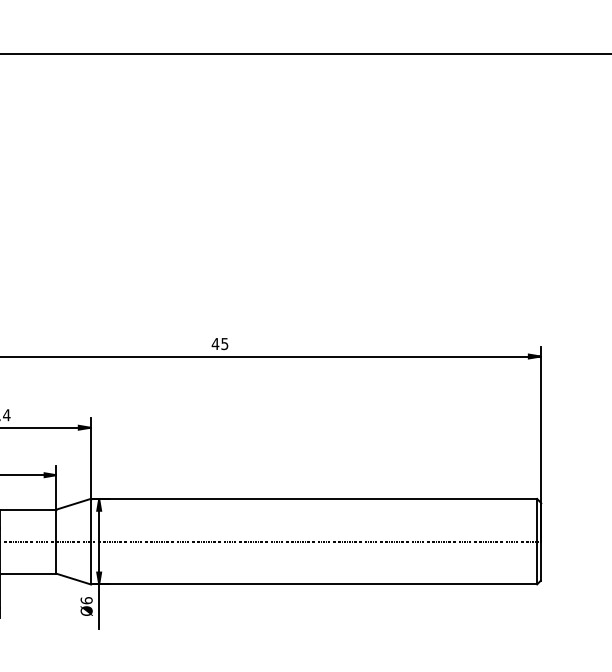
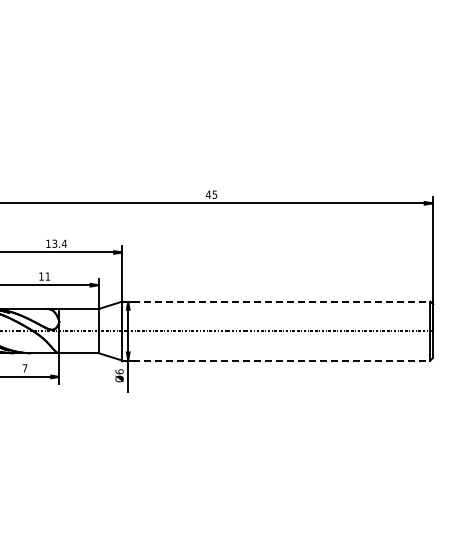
line: (314, 498) -> (276, 301), solid -> dashed
line: (314, 584) -> (276, 360), solid -> dashed

